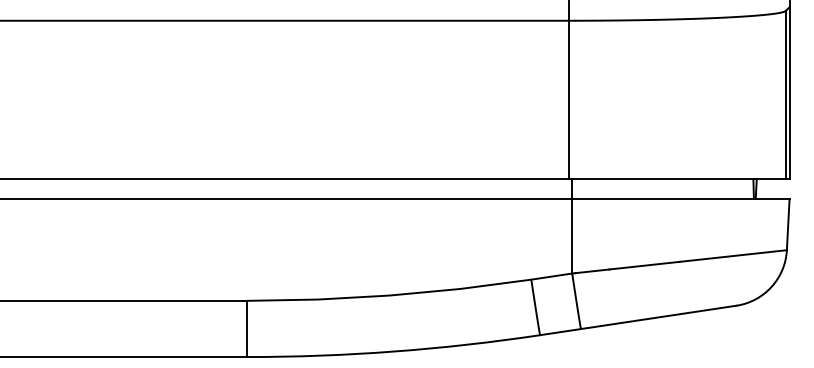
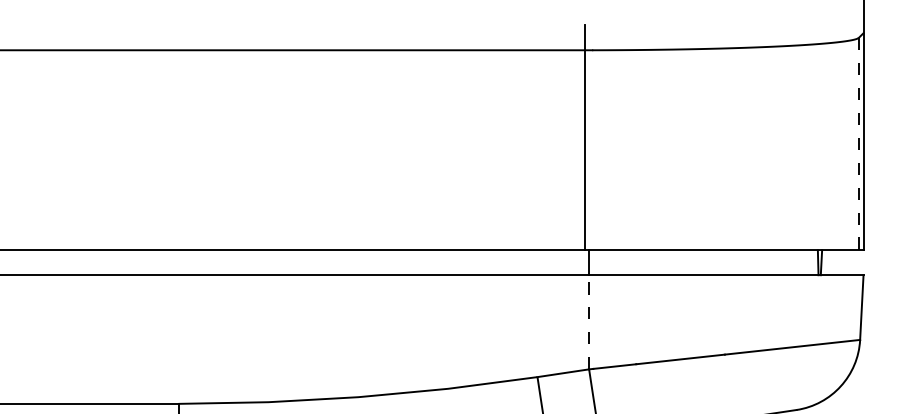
line: (785, 95) -> (858, 144), solid -> dashed
line: (572, 235) -> (589, 321), solid -> dashed

